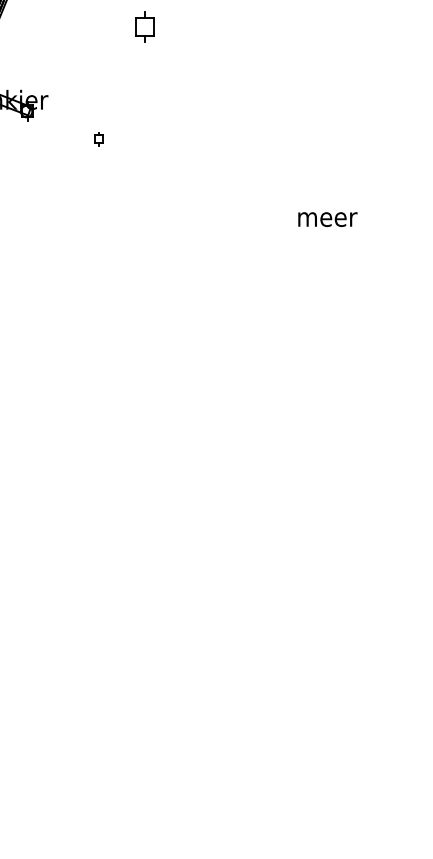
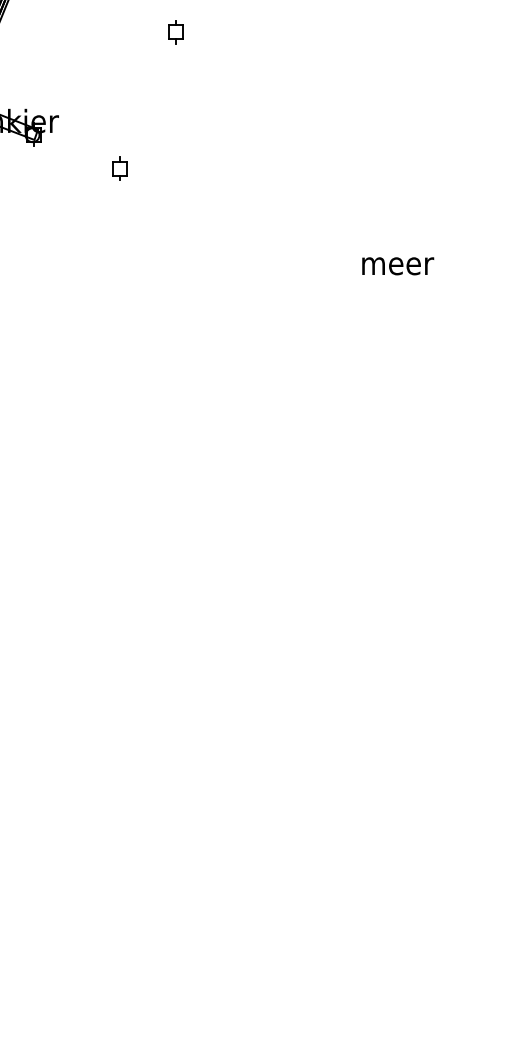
part: (144, 26) -> (175, 32), size x0.62
part: (98, 139) -> (119, 168), size x1.43

